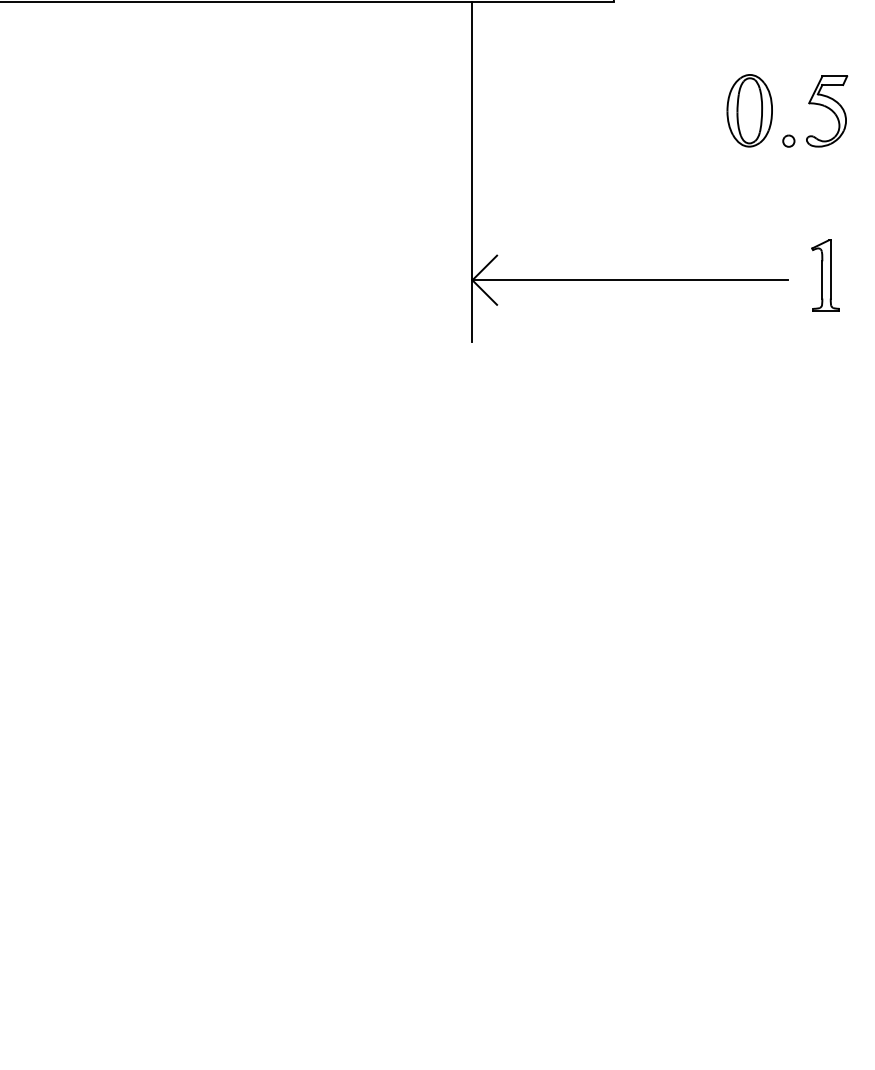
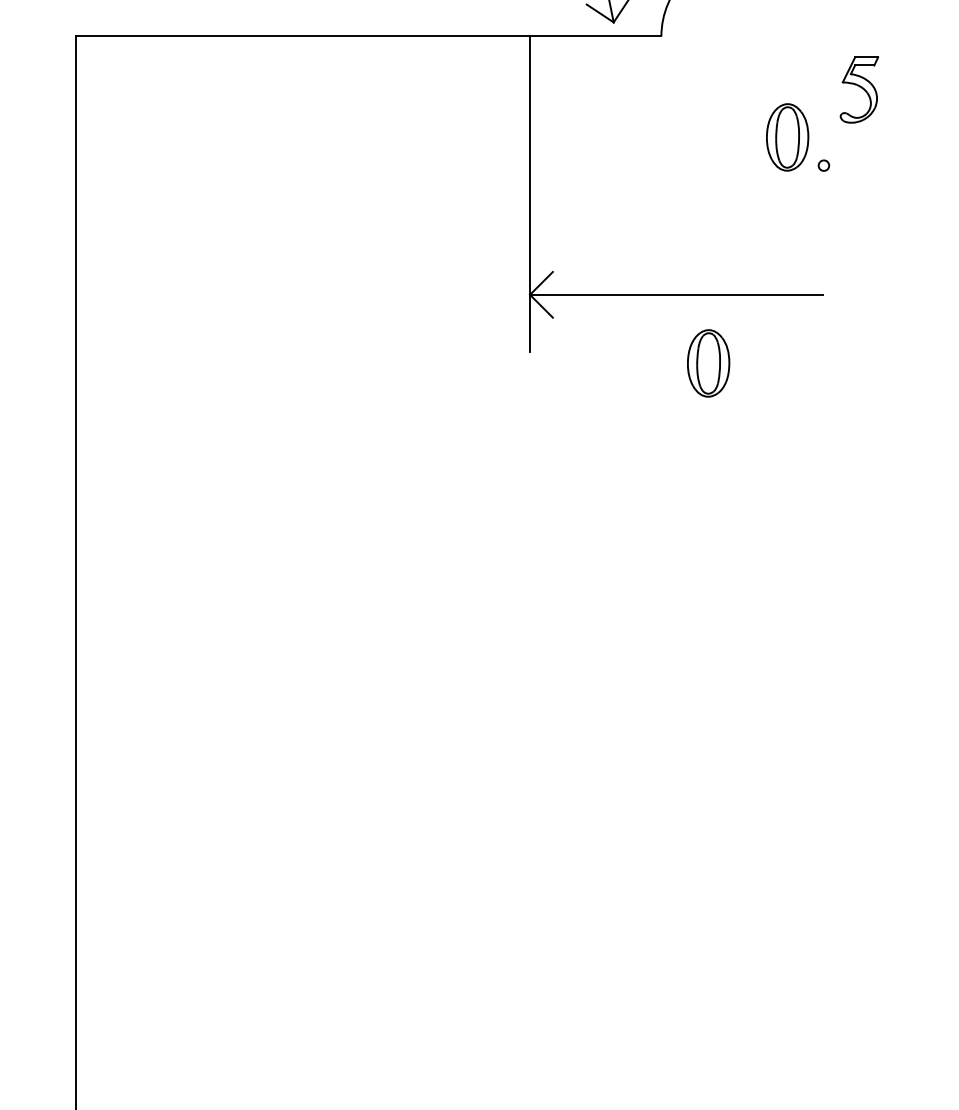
part: (827, 110) -> (859, 89), moved
part: (825, 274) -> (857, 289), removed
part: (664, 354) -> (708, 363), added

